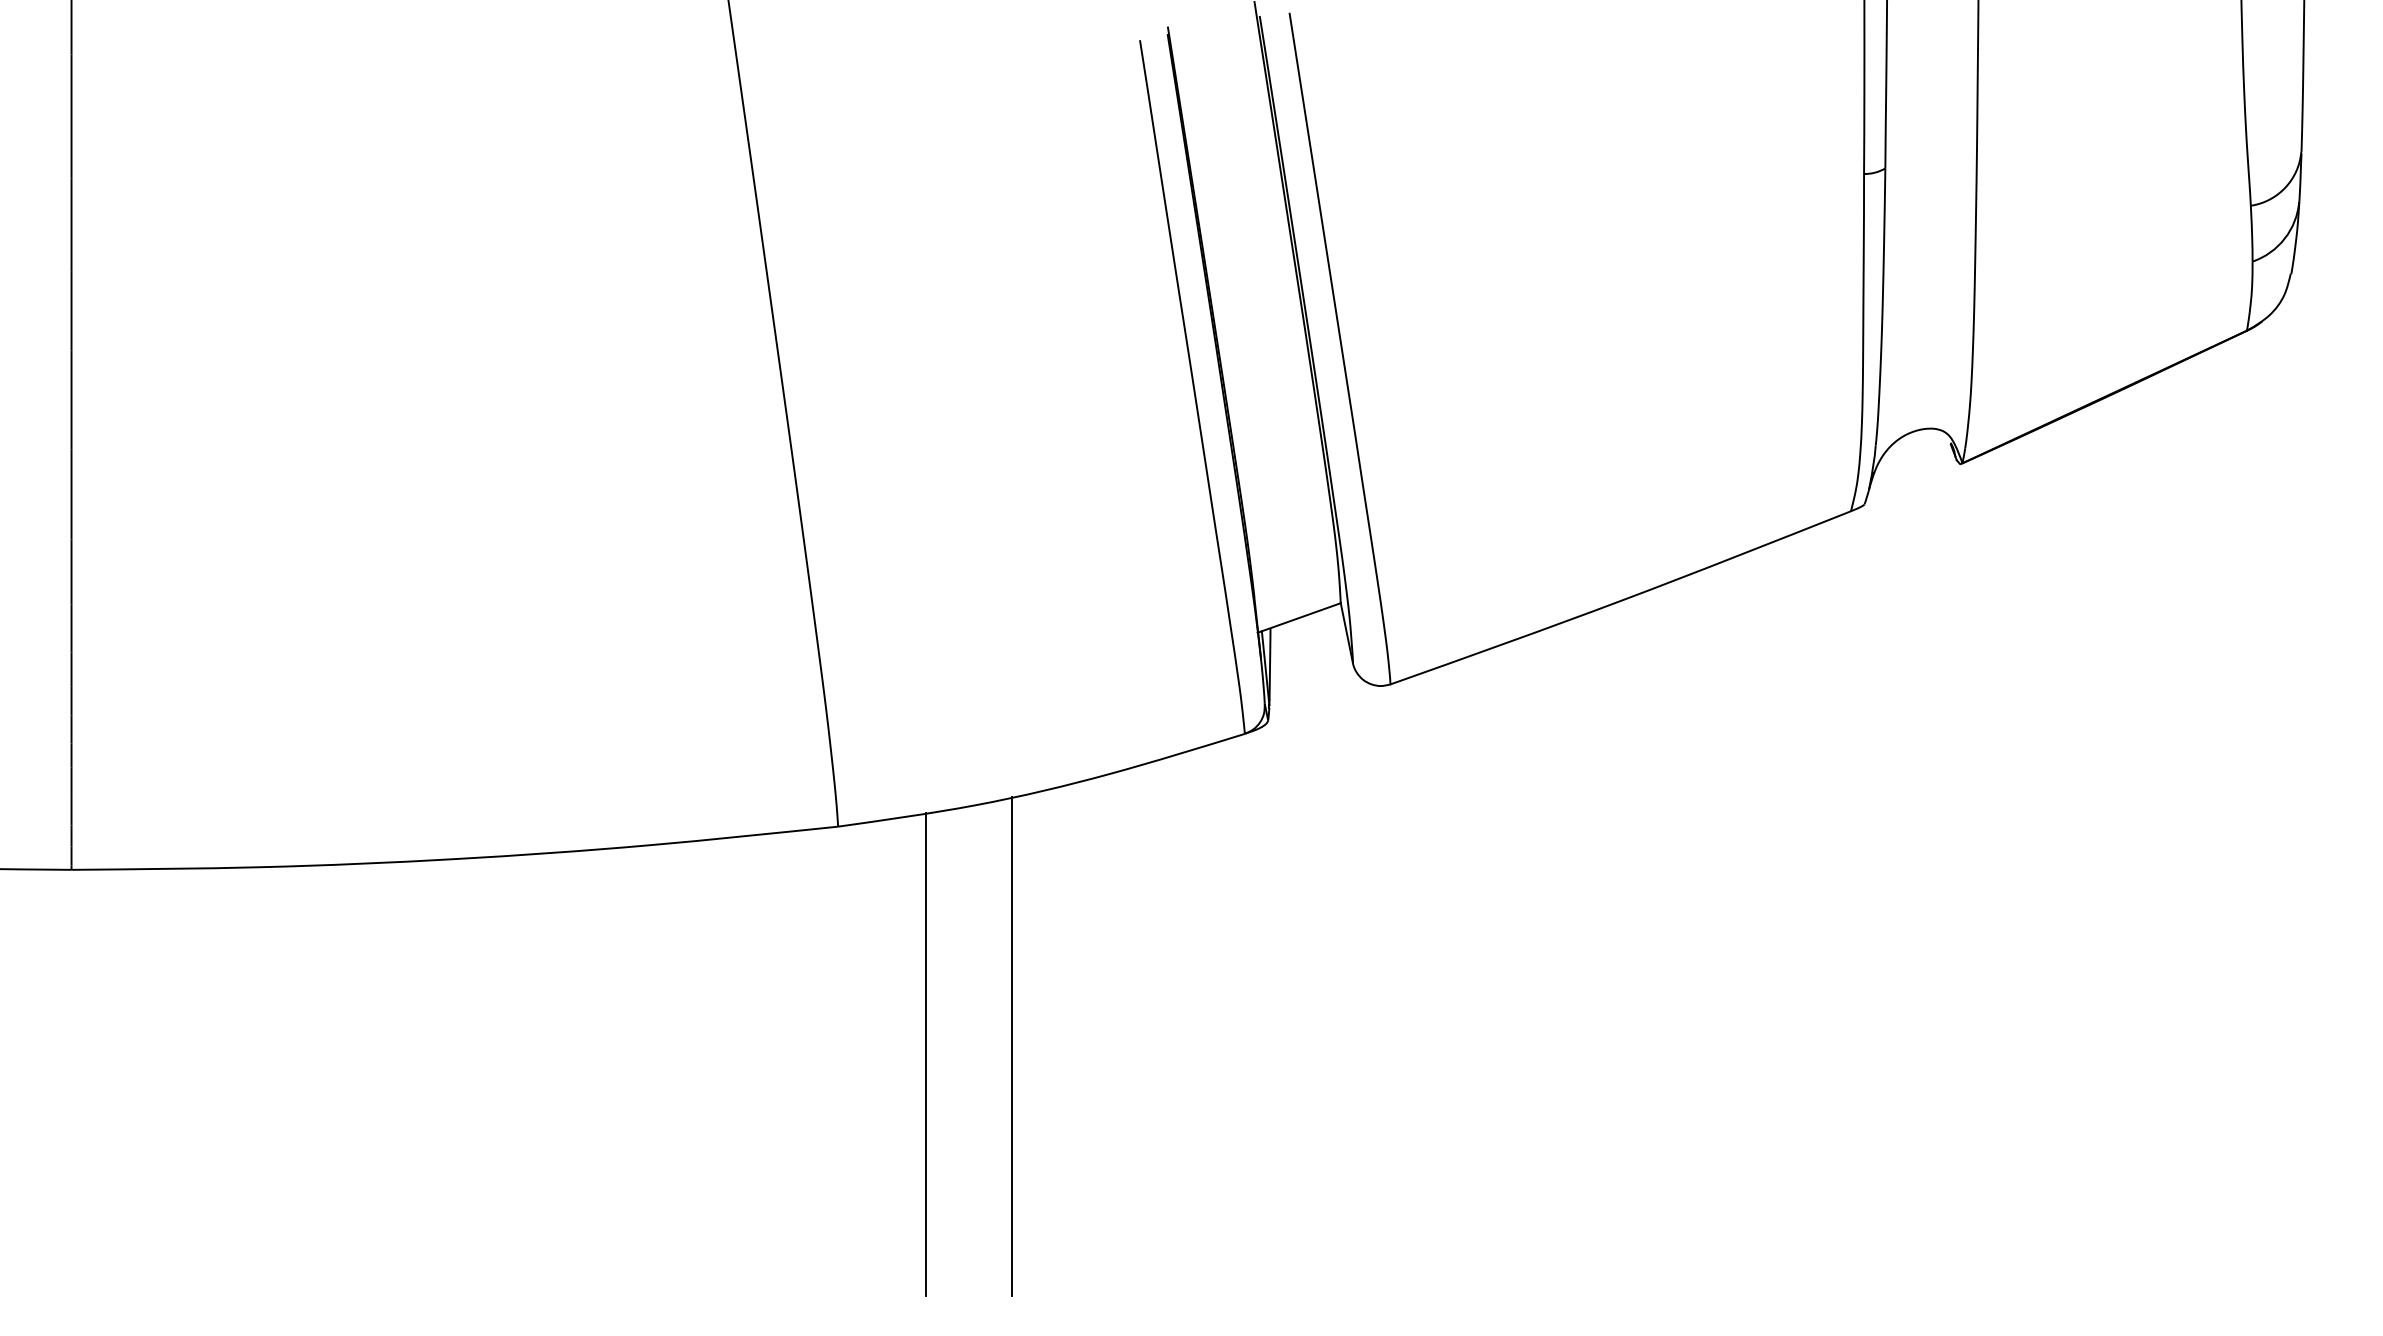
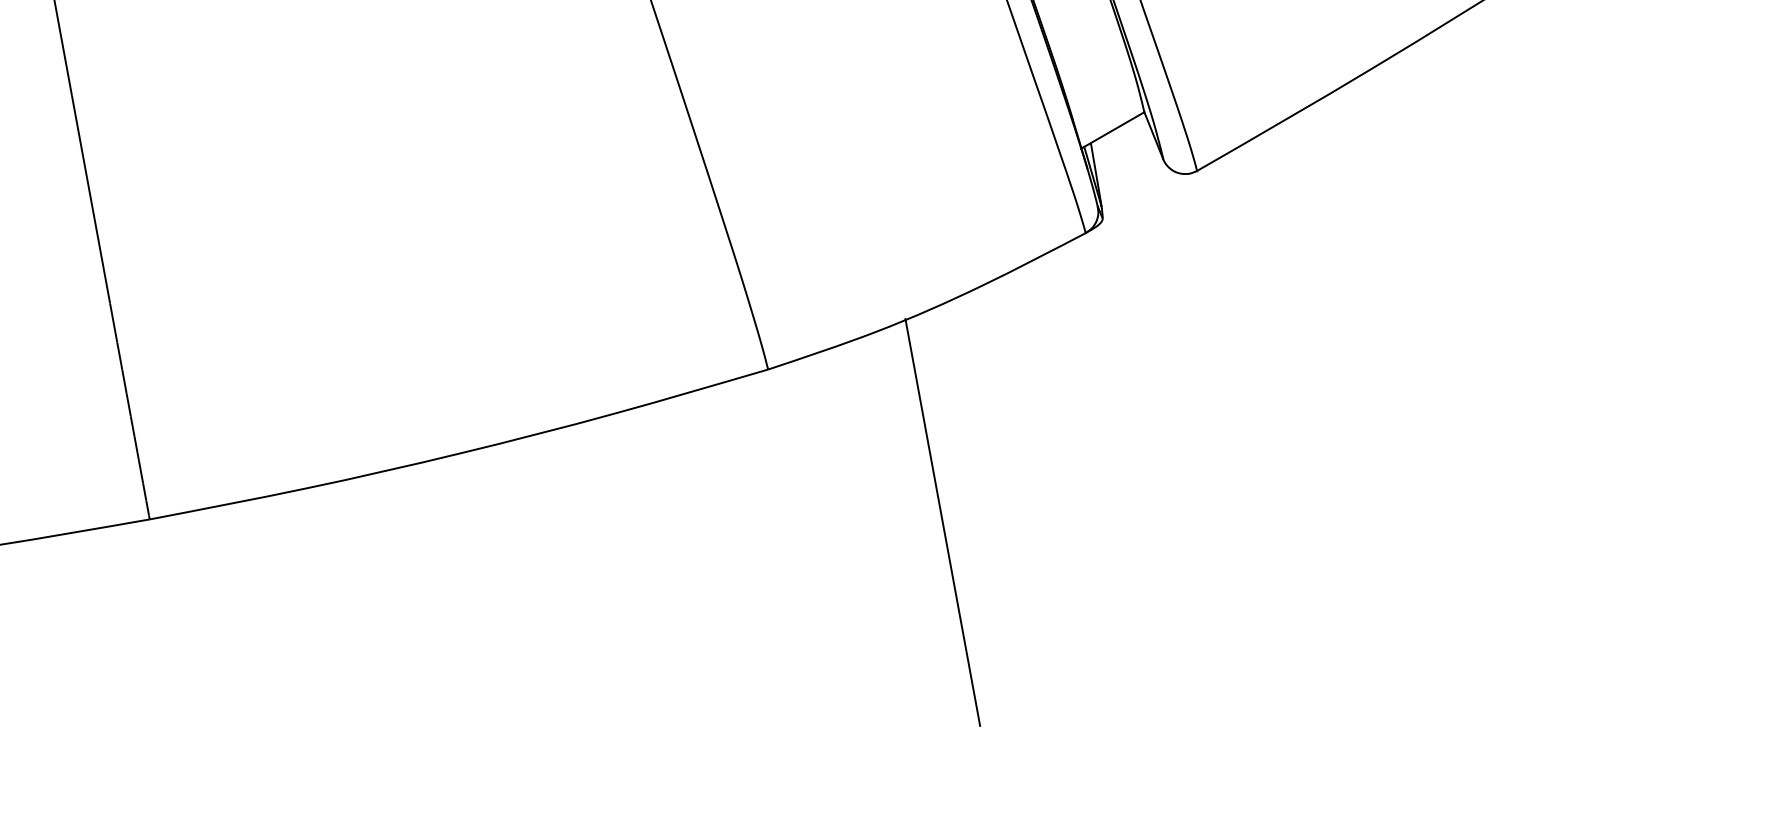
line: (925, 1054) -> (873, 542), removed

